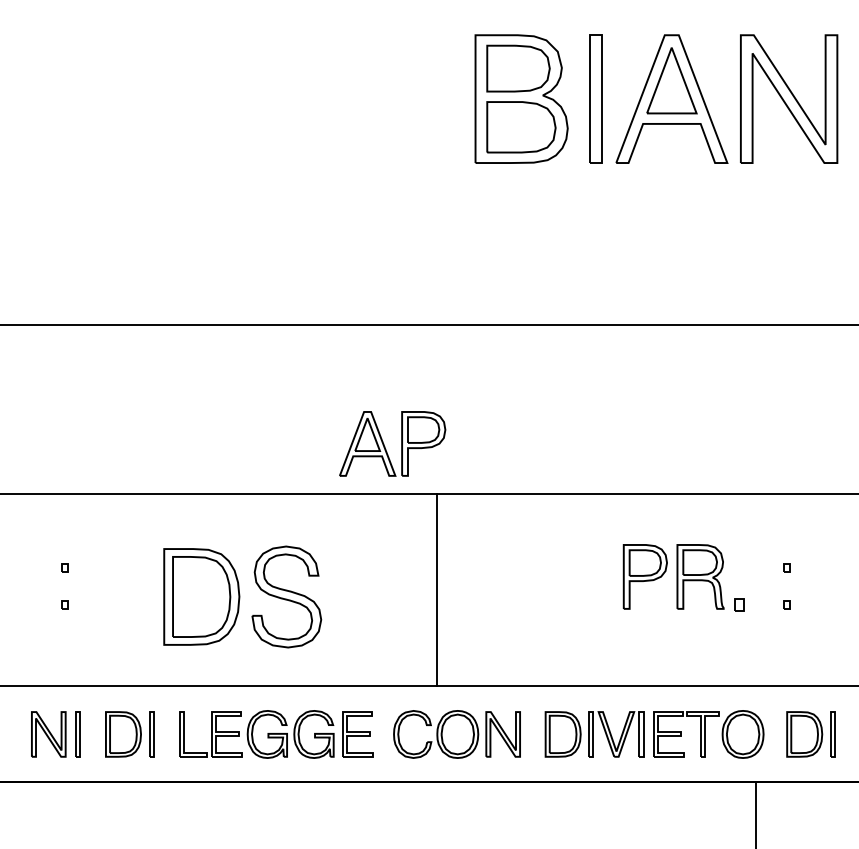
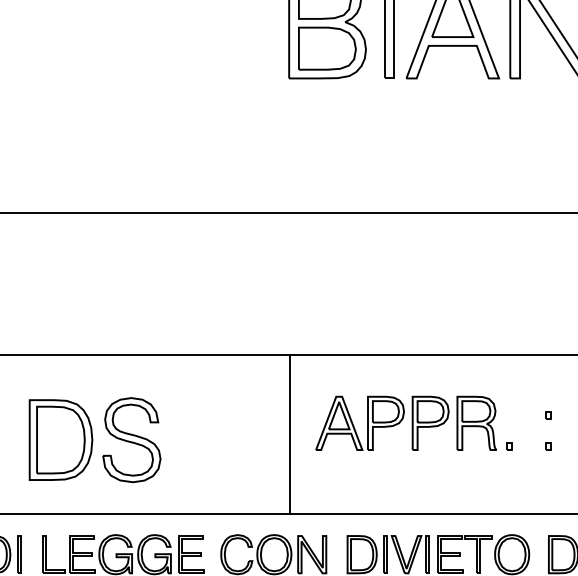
part: (385, 446) -> (354, 425), moved
line: (437, 589) -> (289, 433), moved
part: (739, 604) -> (509, 446), size x0.62

